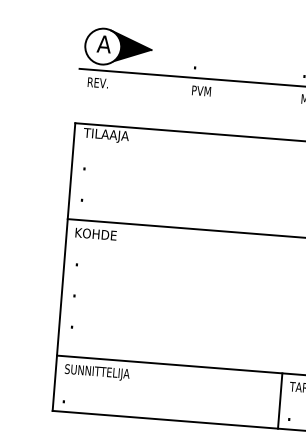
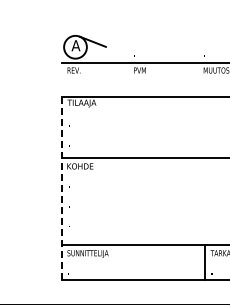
fill: (131, 47) -> (93, 46), removed
line: (63, 266) -> (61, 188), solid -> dashed

